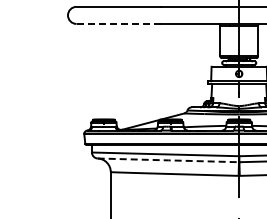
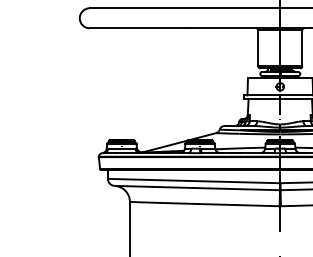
line: (119, 23) -> (140, 27), dashed -> solid
line: (168, 160) -> (197, 188), dashed -> solid

